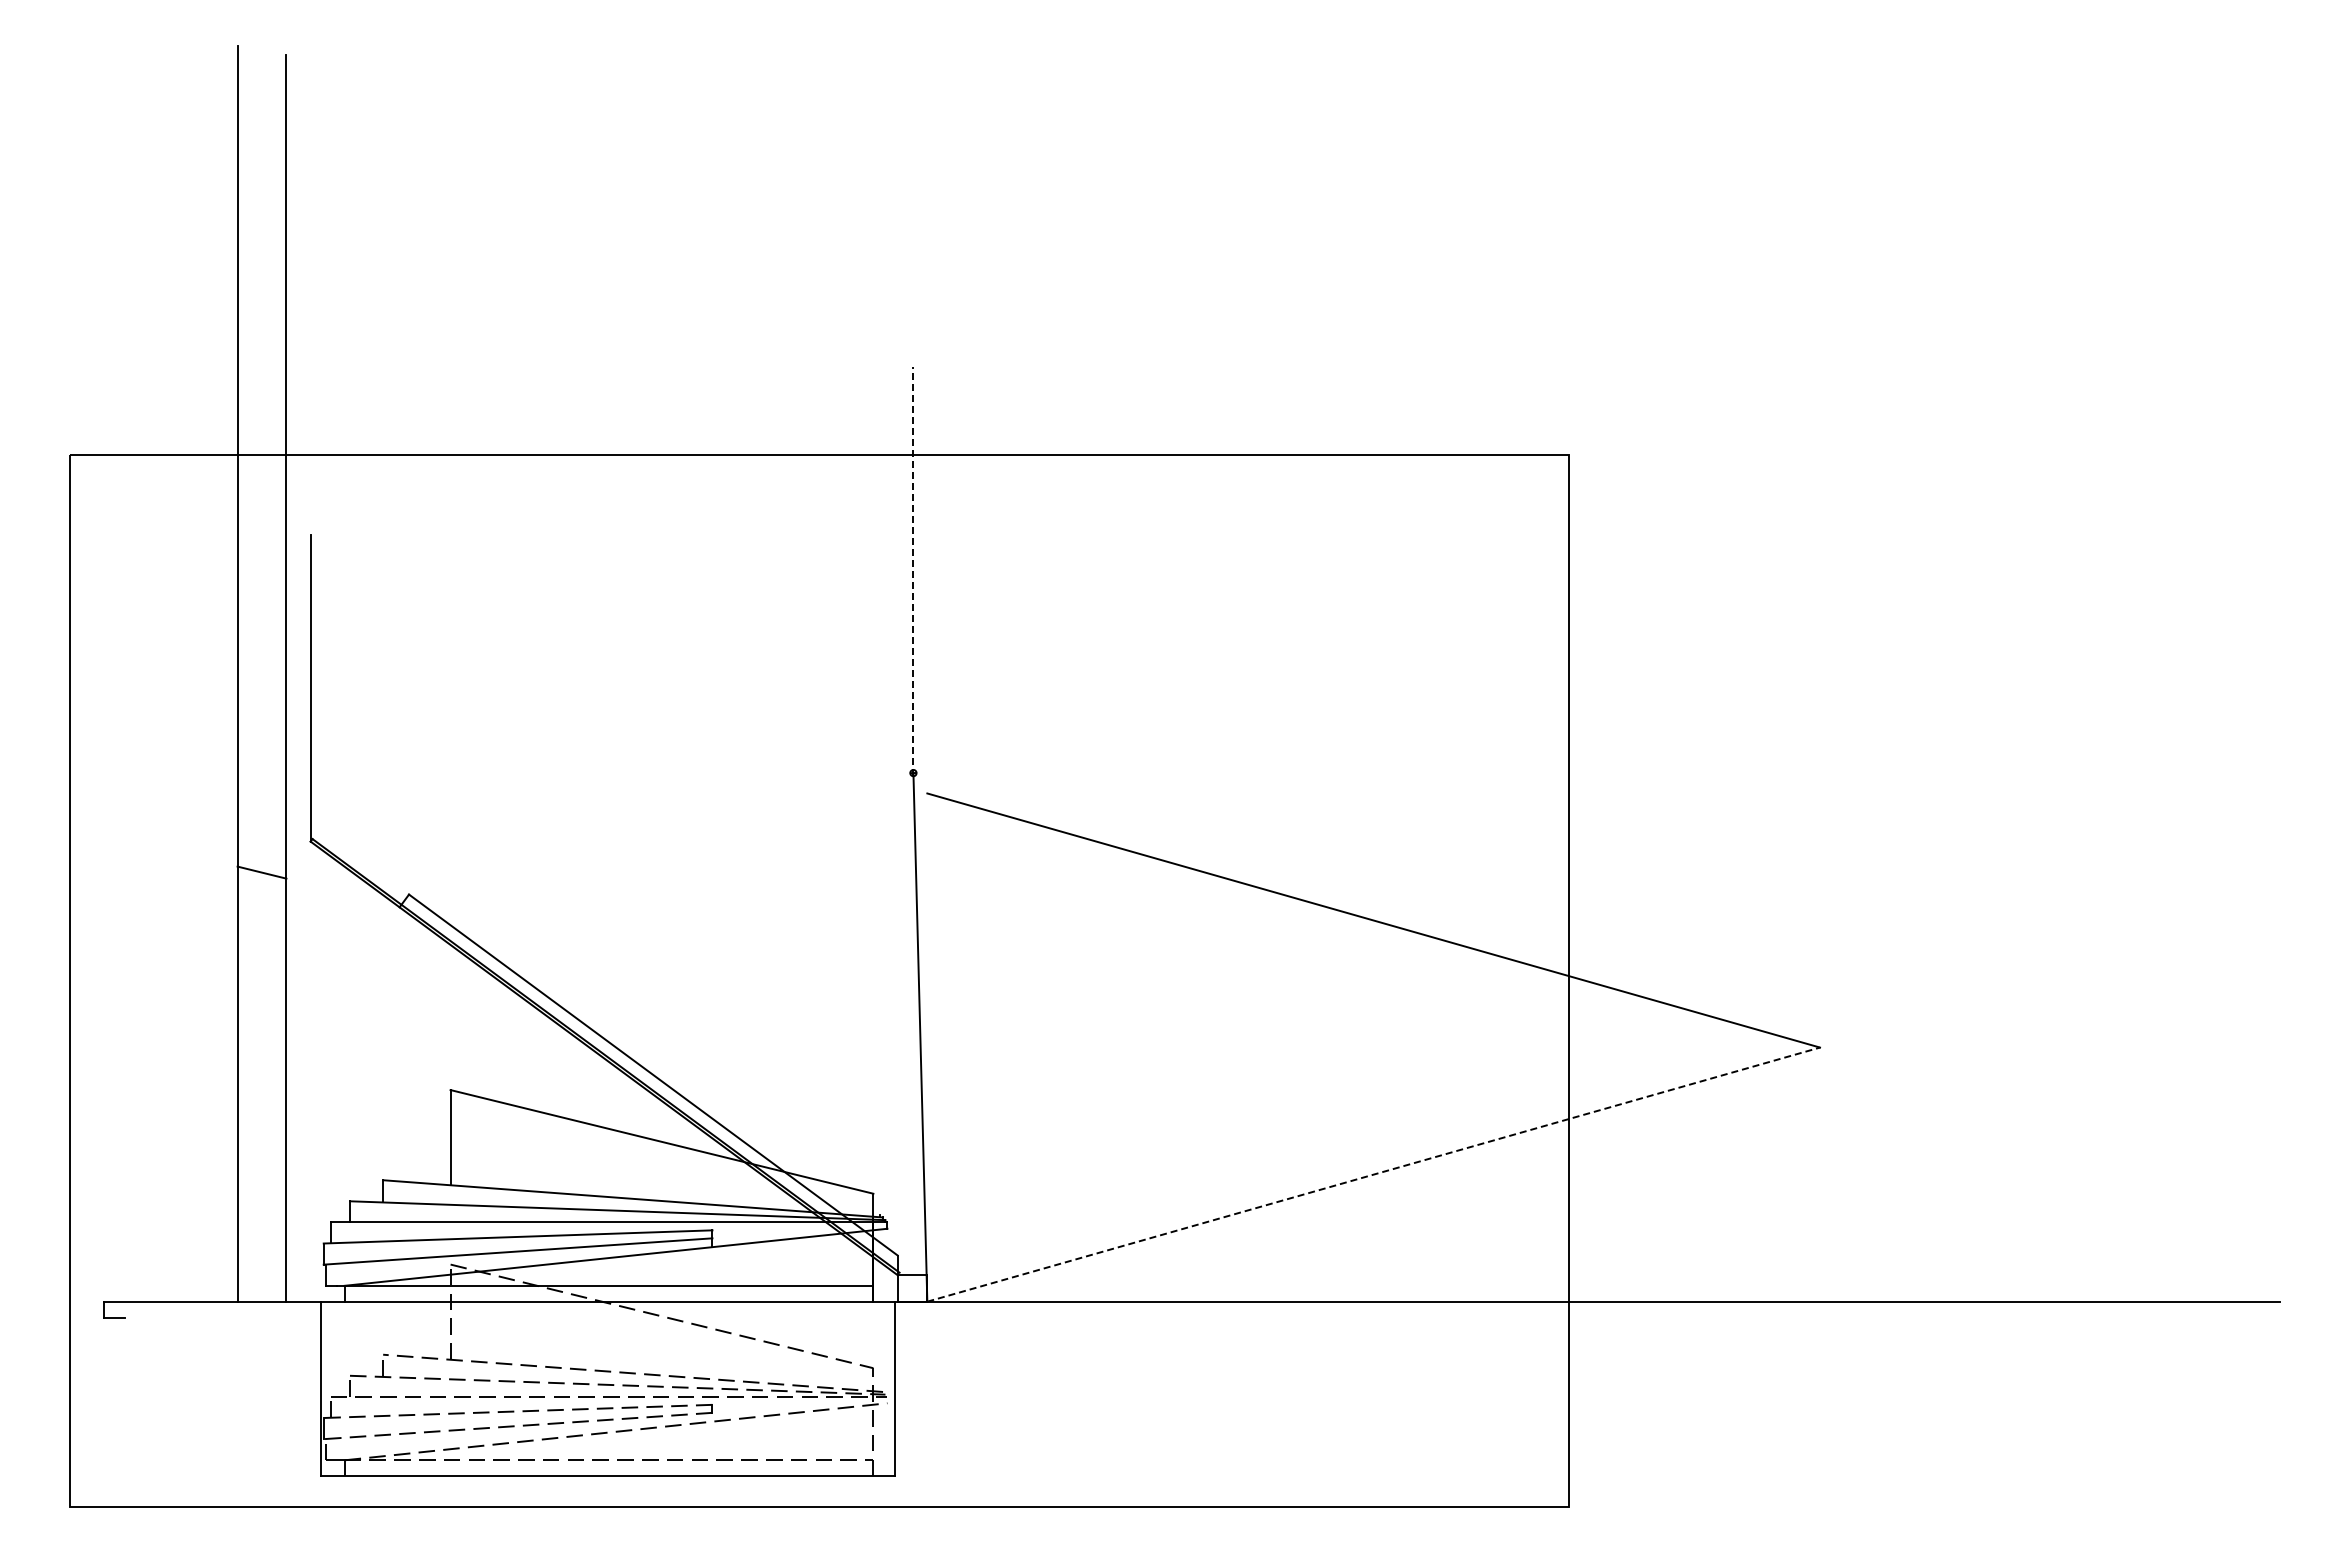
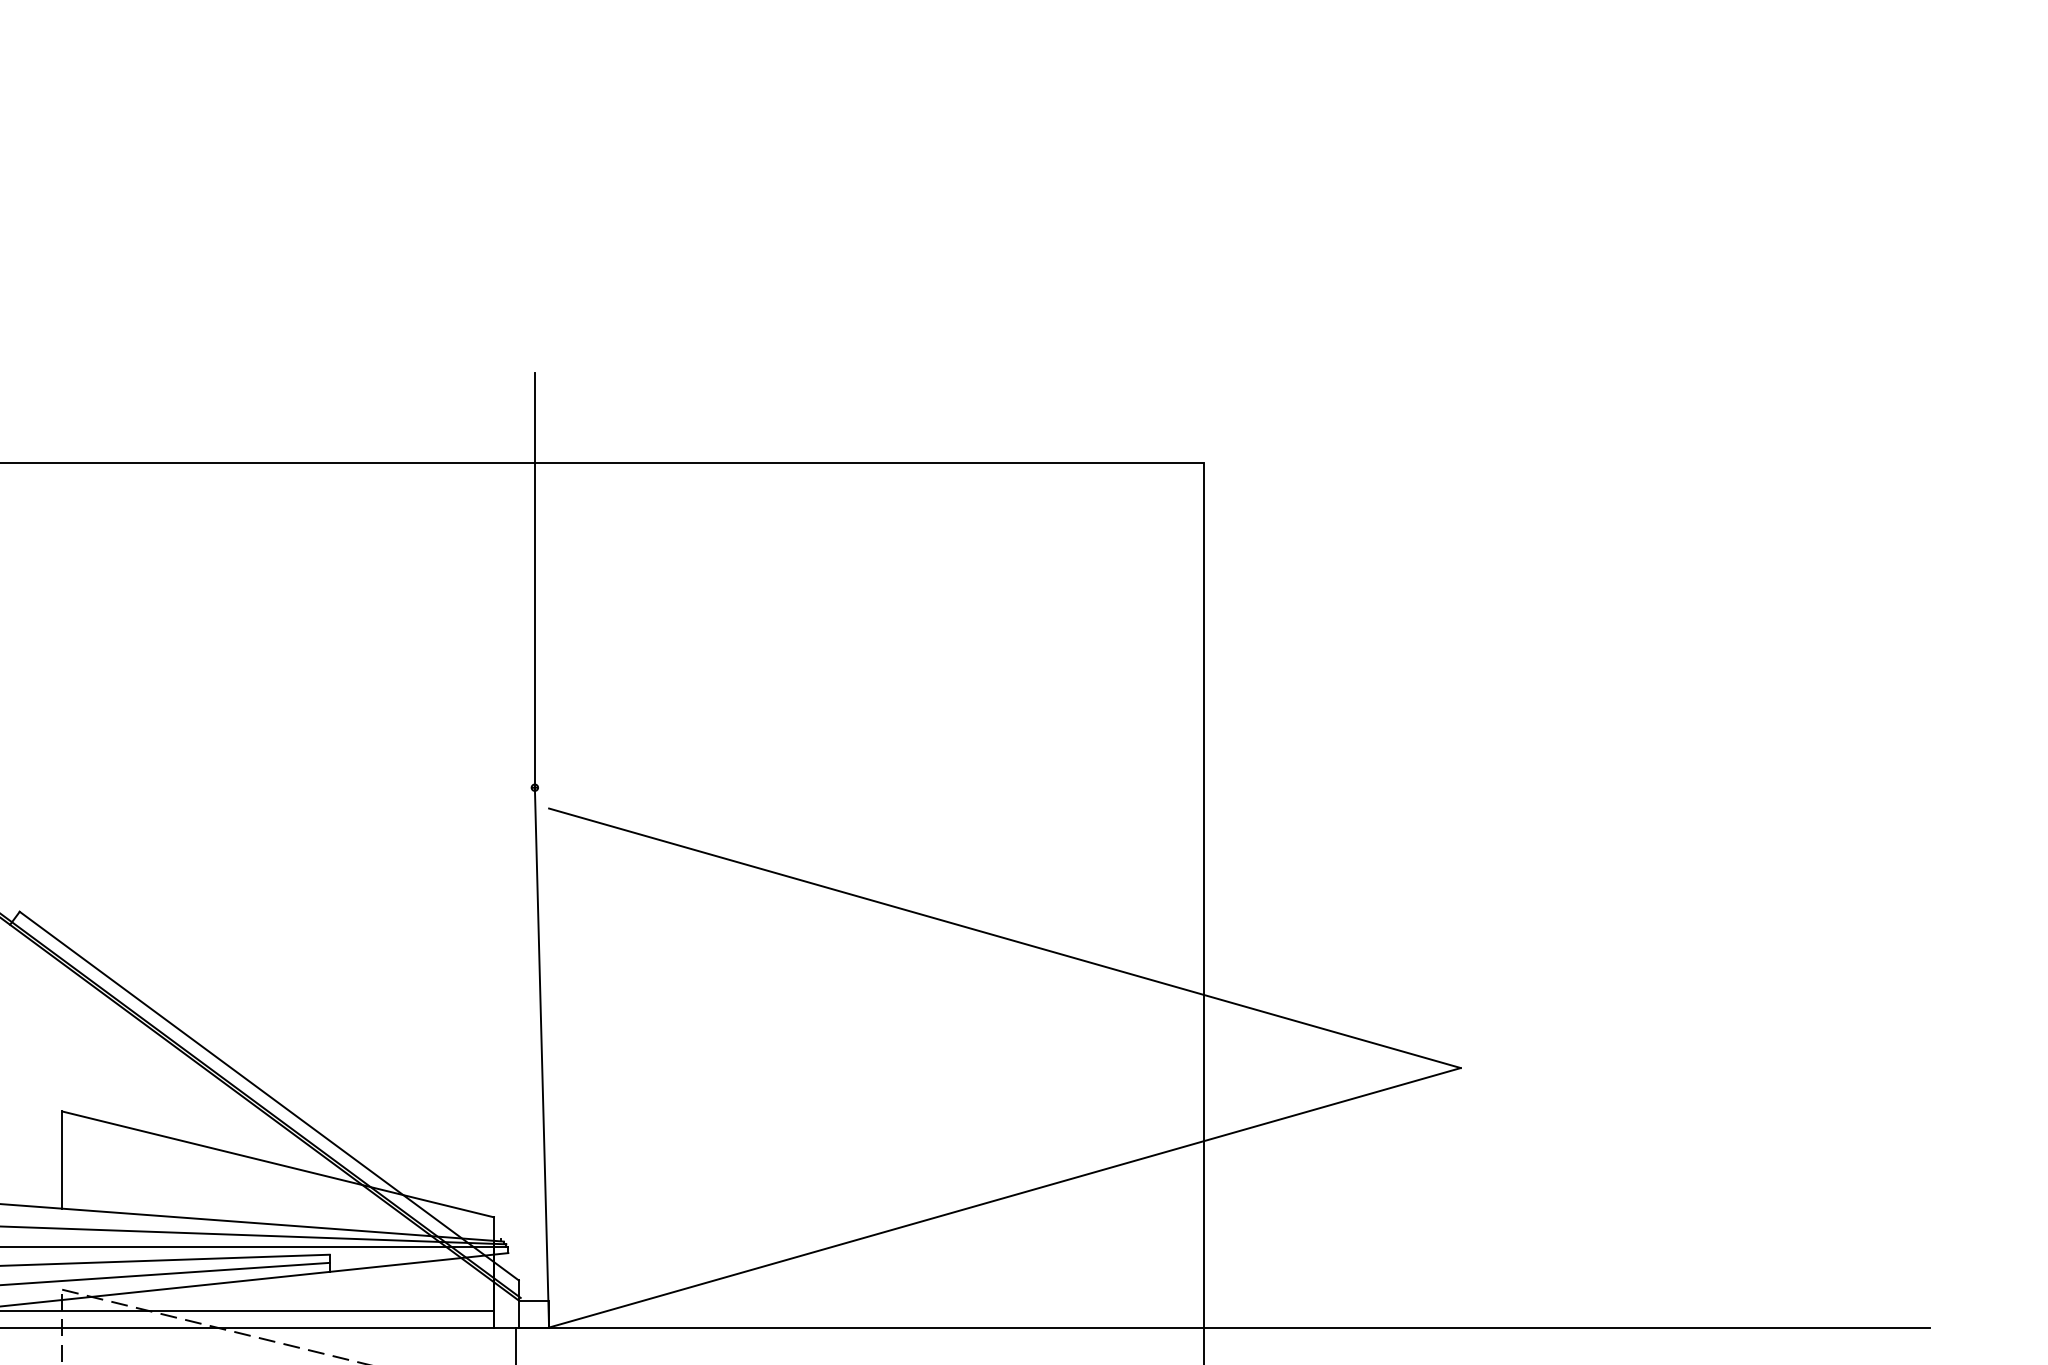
line: (913, 571) -> (534, 581), dashed -> solid
line: (1374, 1174) -> (1005, 1197), dashed -> solid

